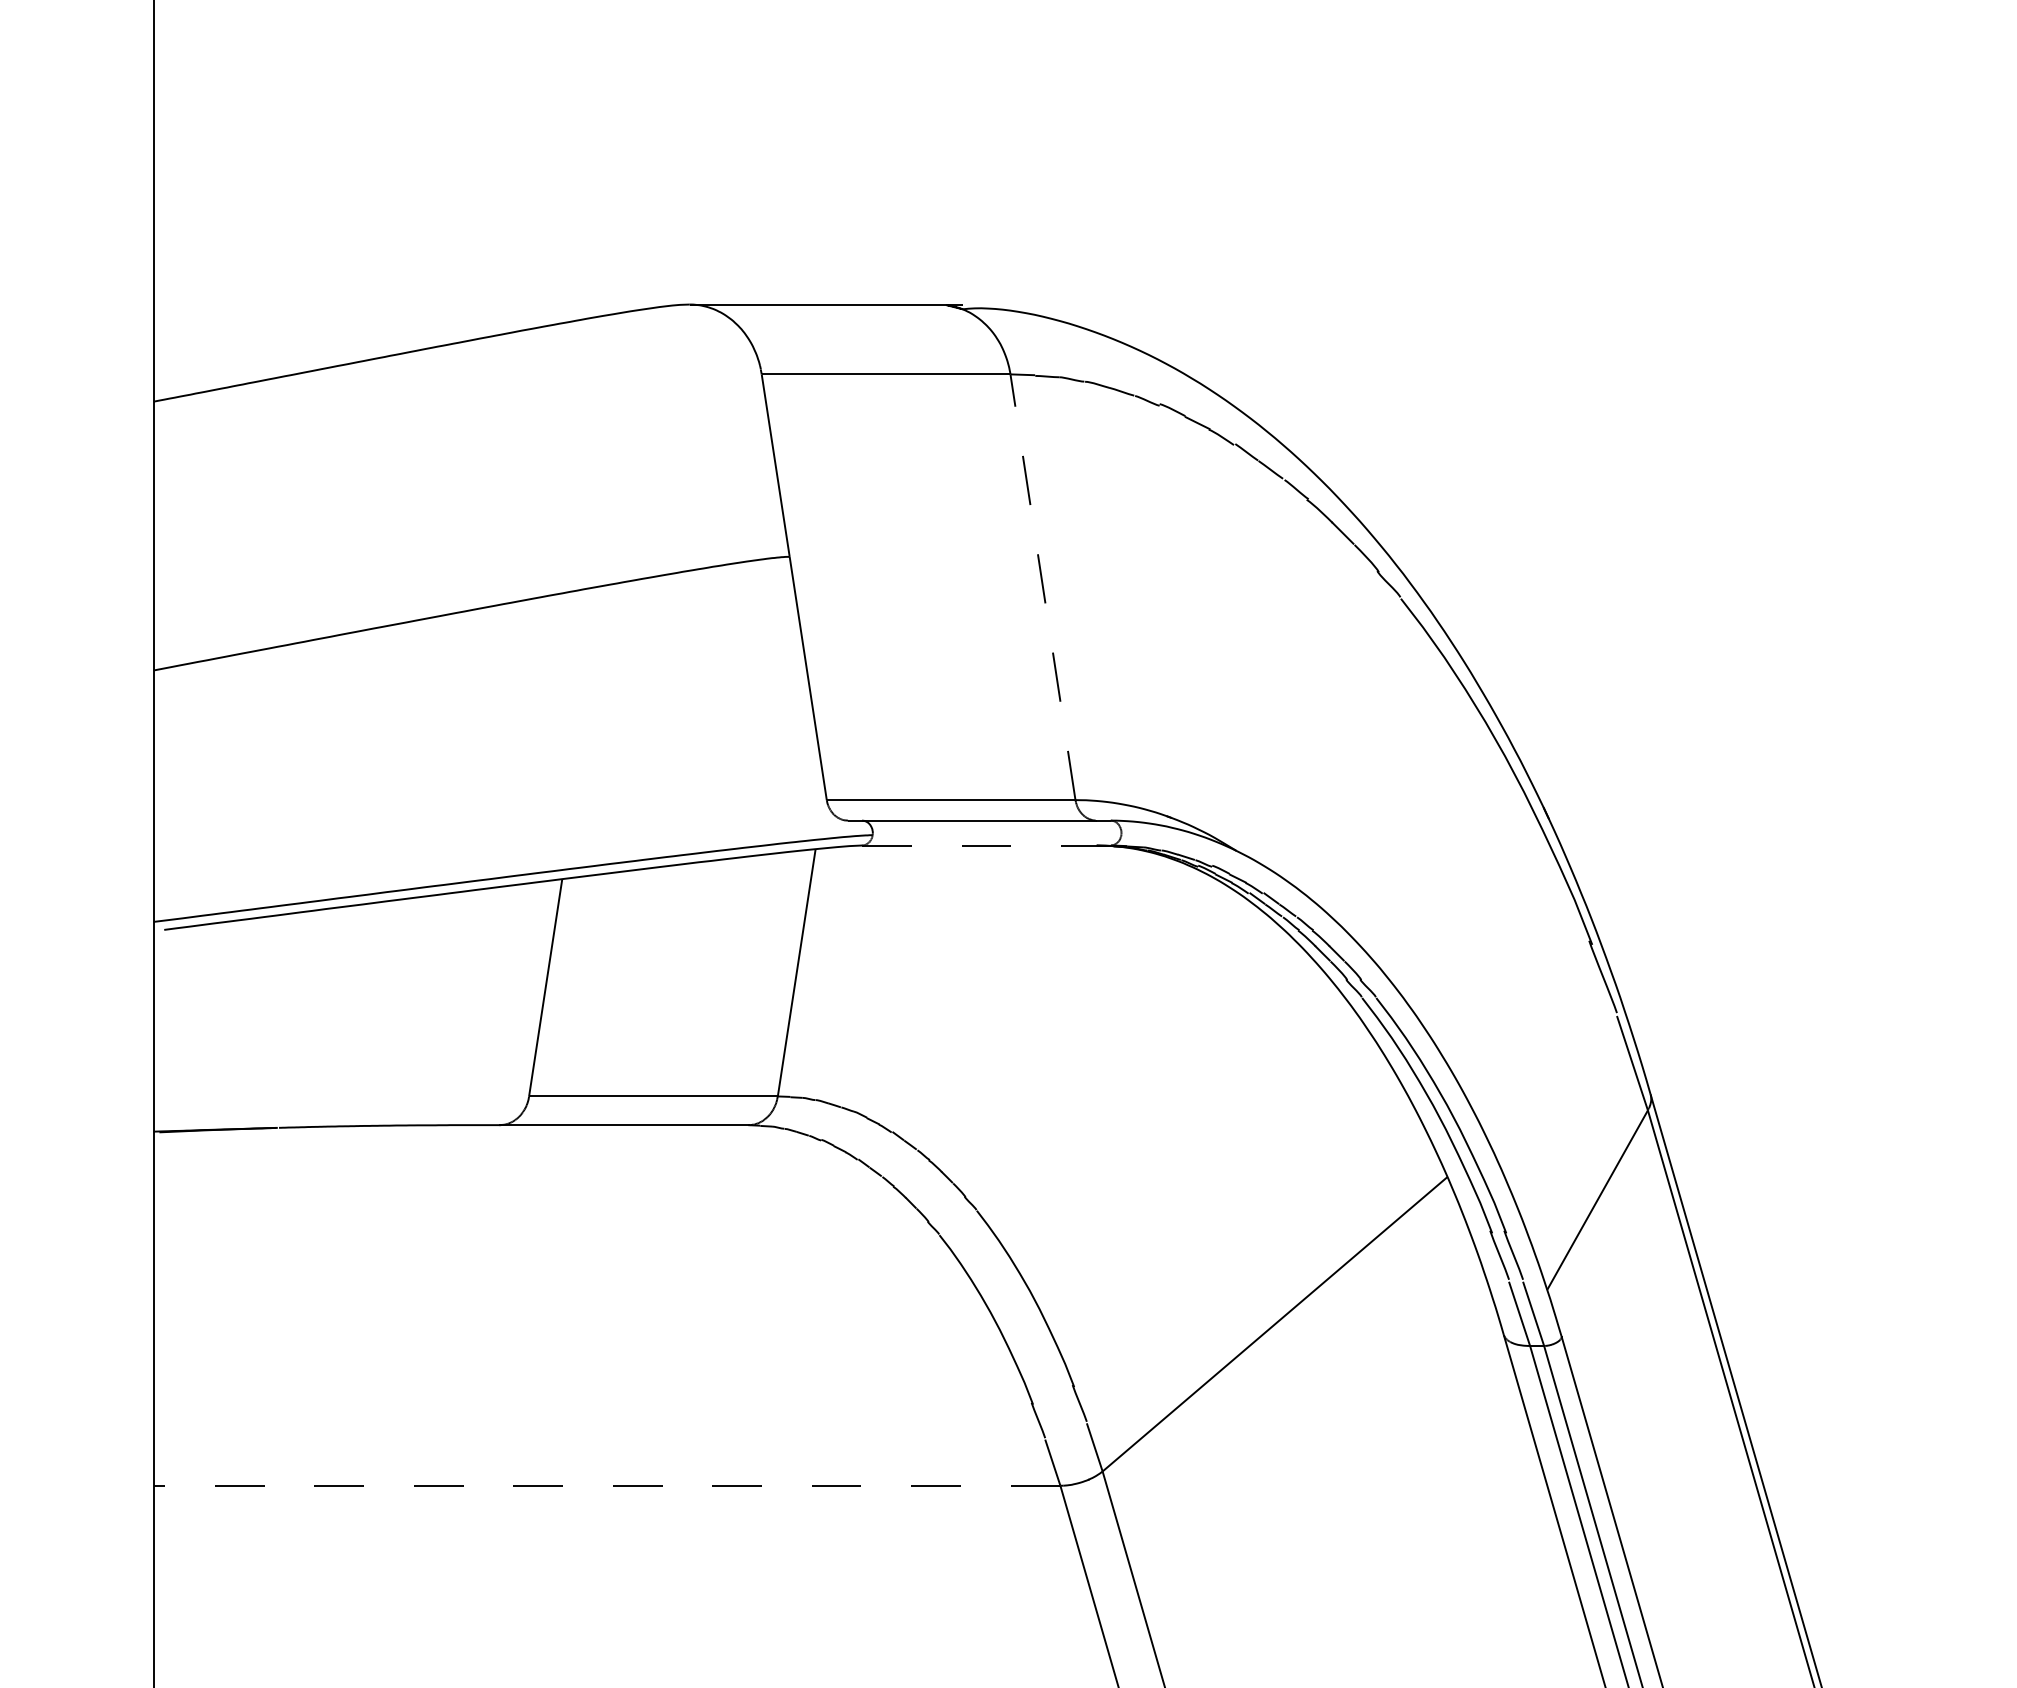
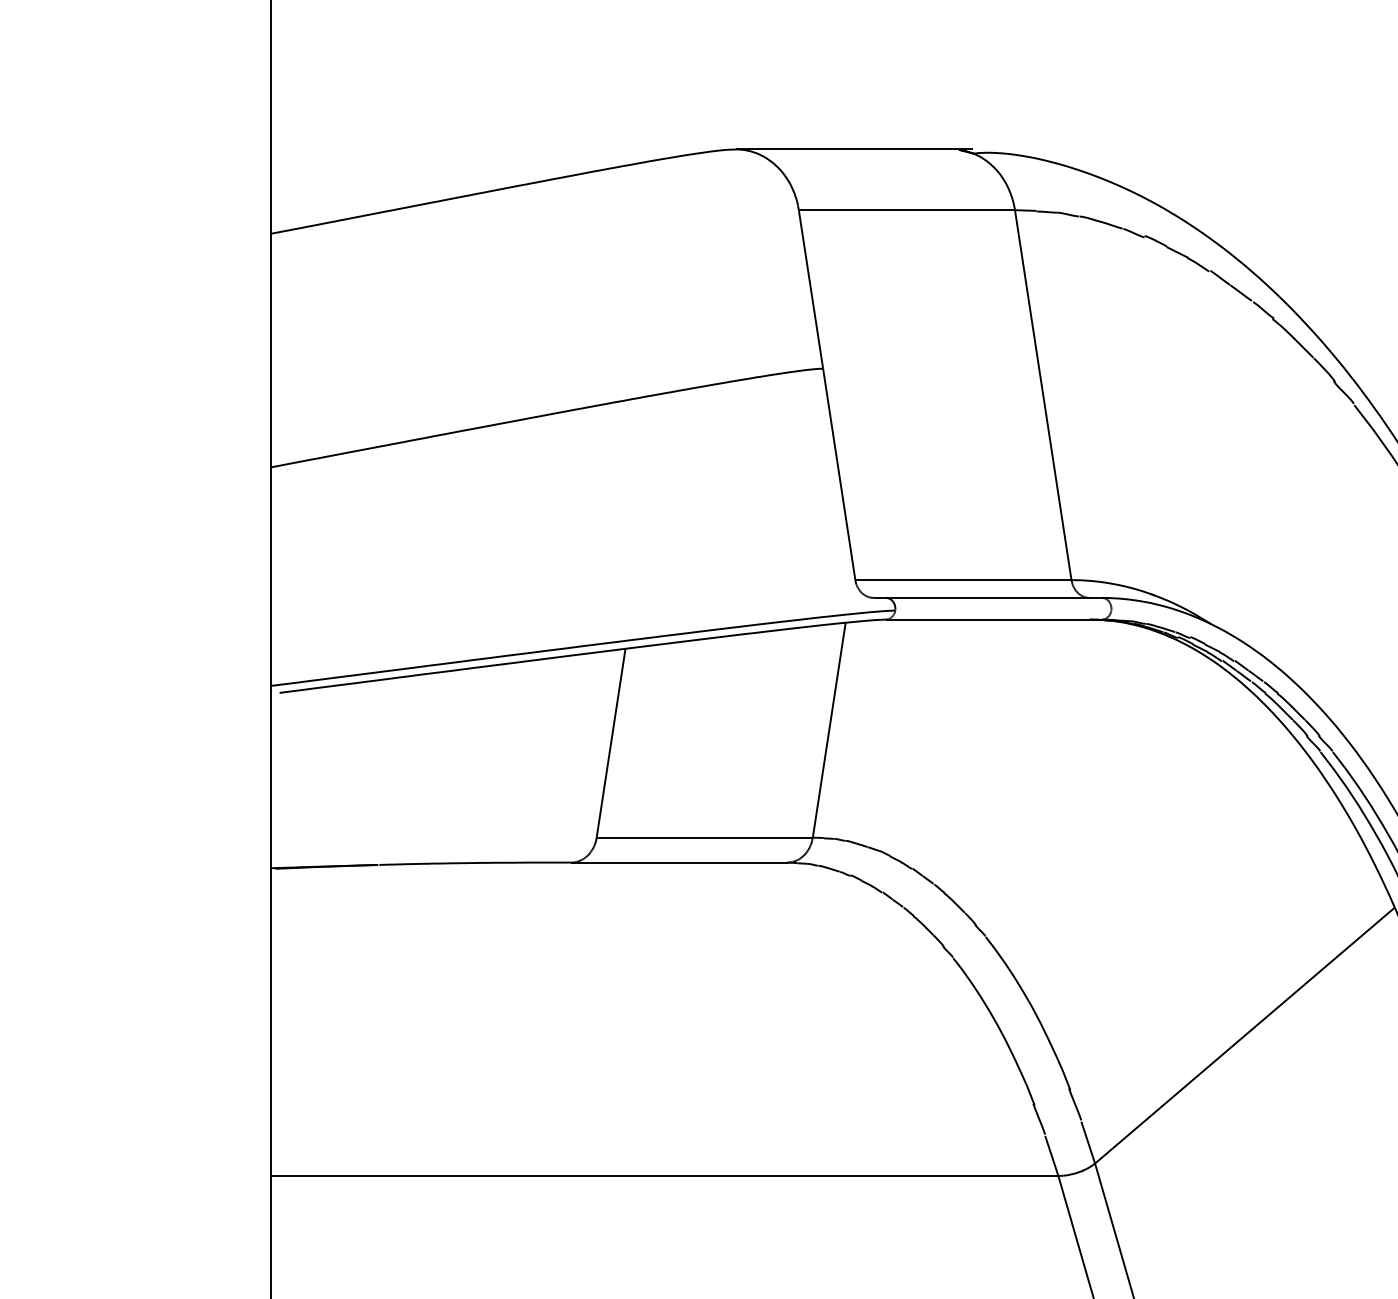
line: (1042, 586) -> (1042, 394), dashed -> solid
line: (985, 845) -> (993, 619), dashed -> solid
line: (606, 1485) -> (663, 1175), dashed -> solid

